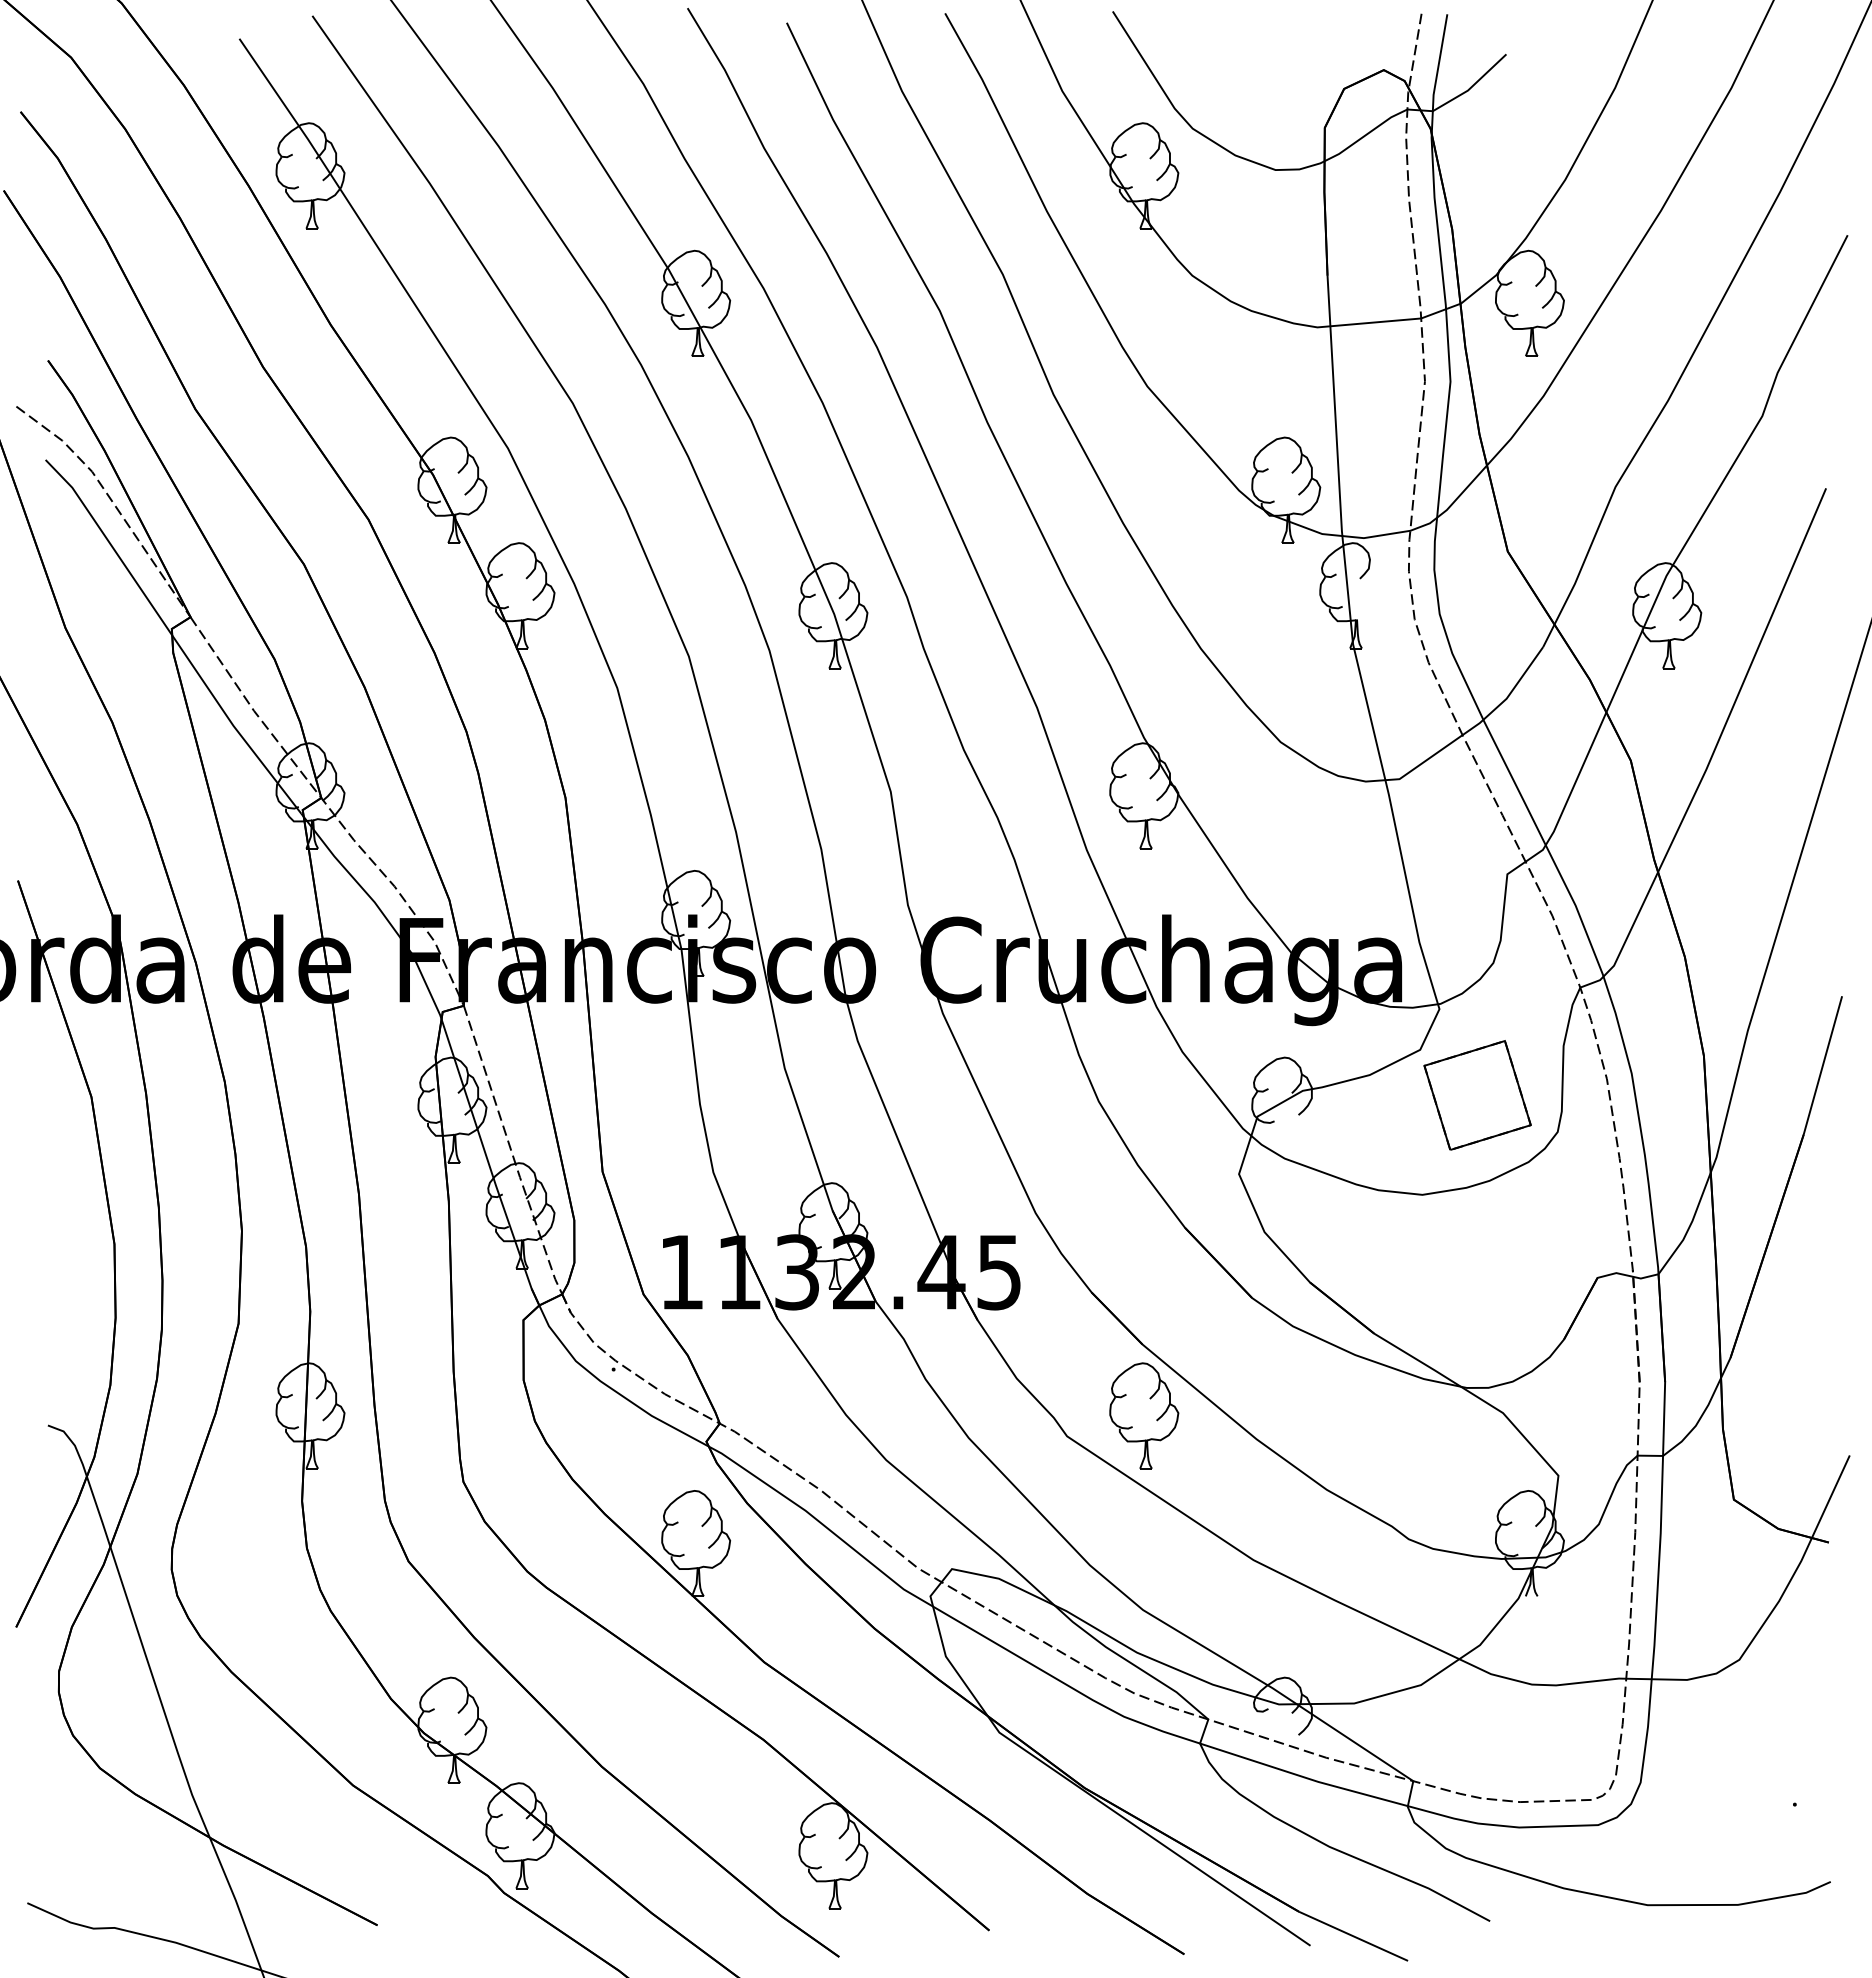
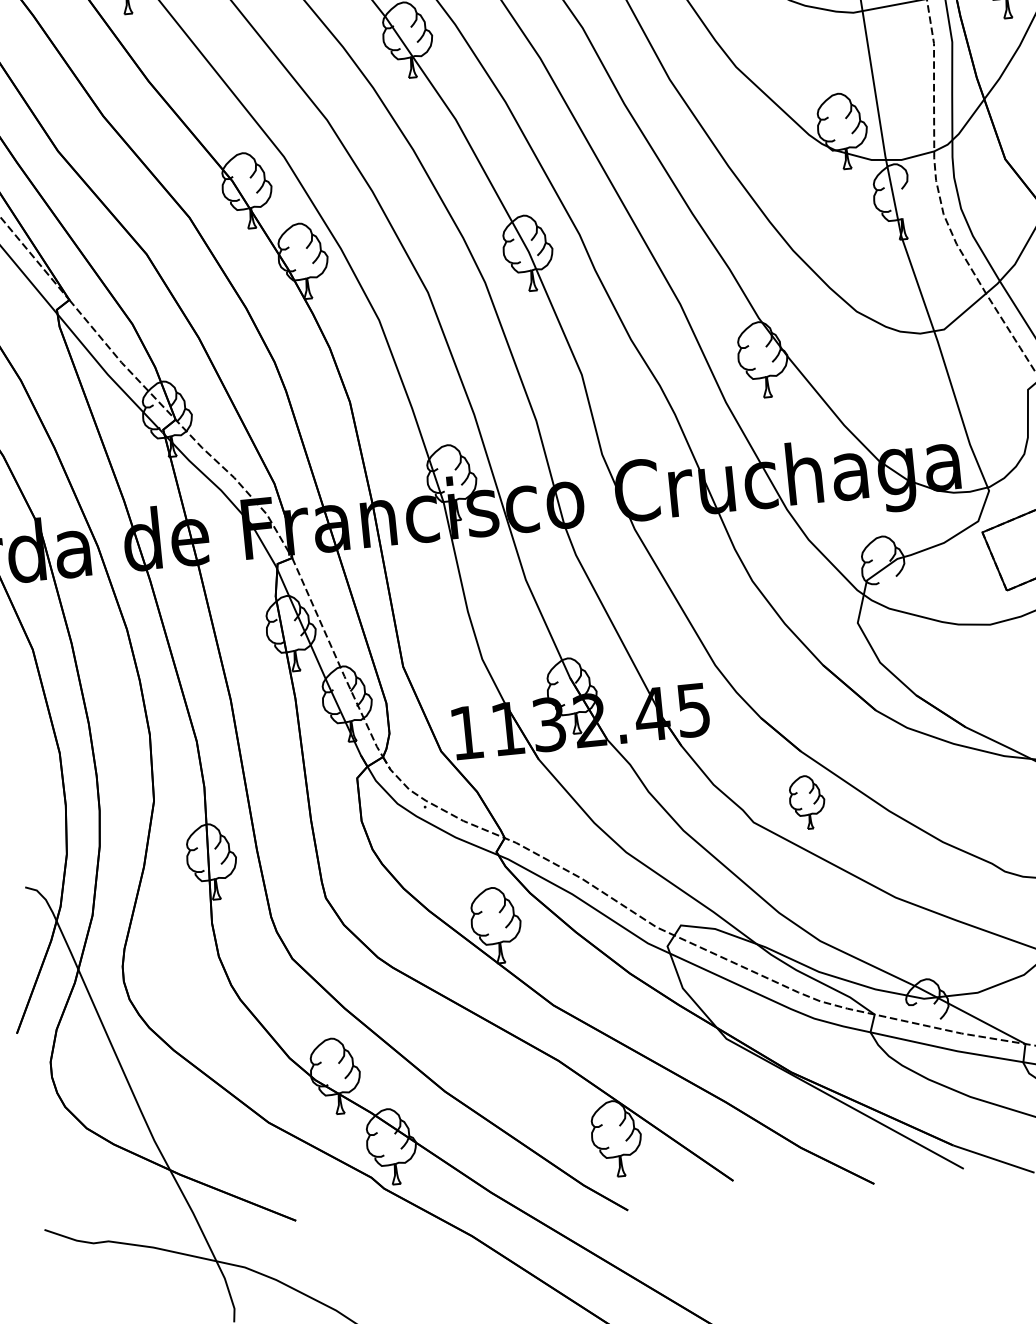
part: (1144, 1415) -> (807, 802), size x0.7

